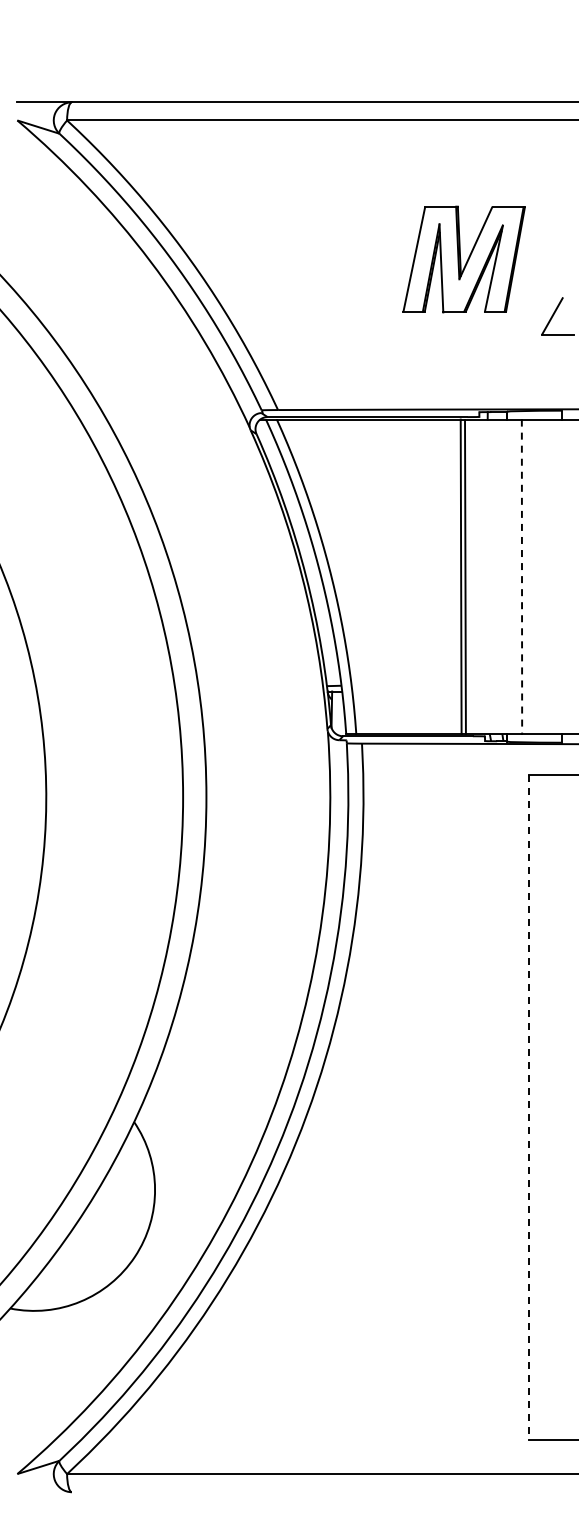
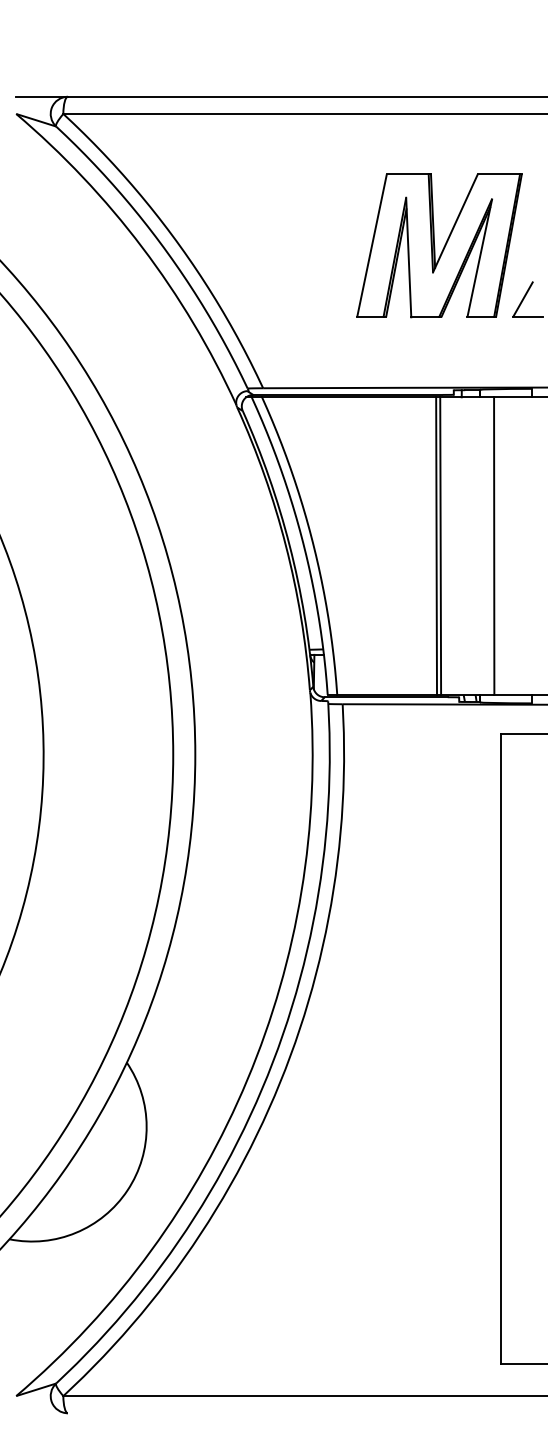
part: (463, 259) -> (438, 245), size x1.43
line: (522, 577) -> (494, 546), dashed -> solid
line: (529, 1108) -> (501, 1049), dashed -> solid

